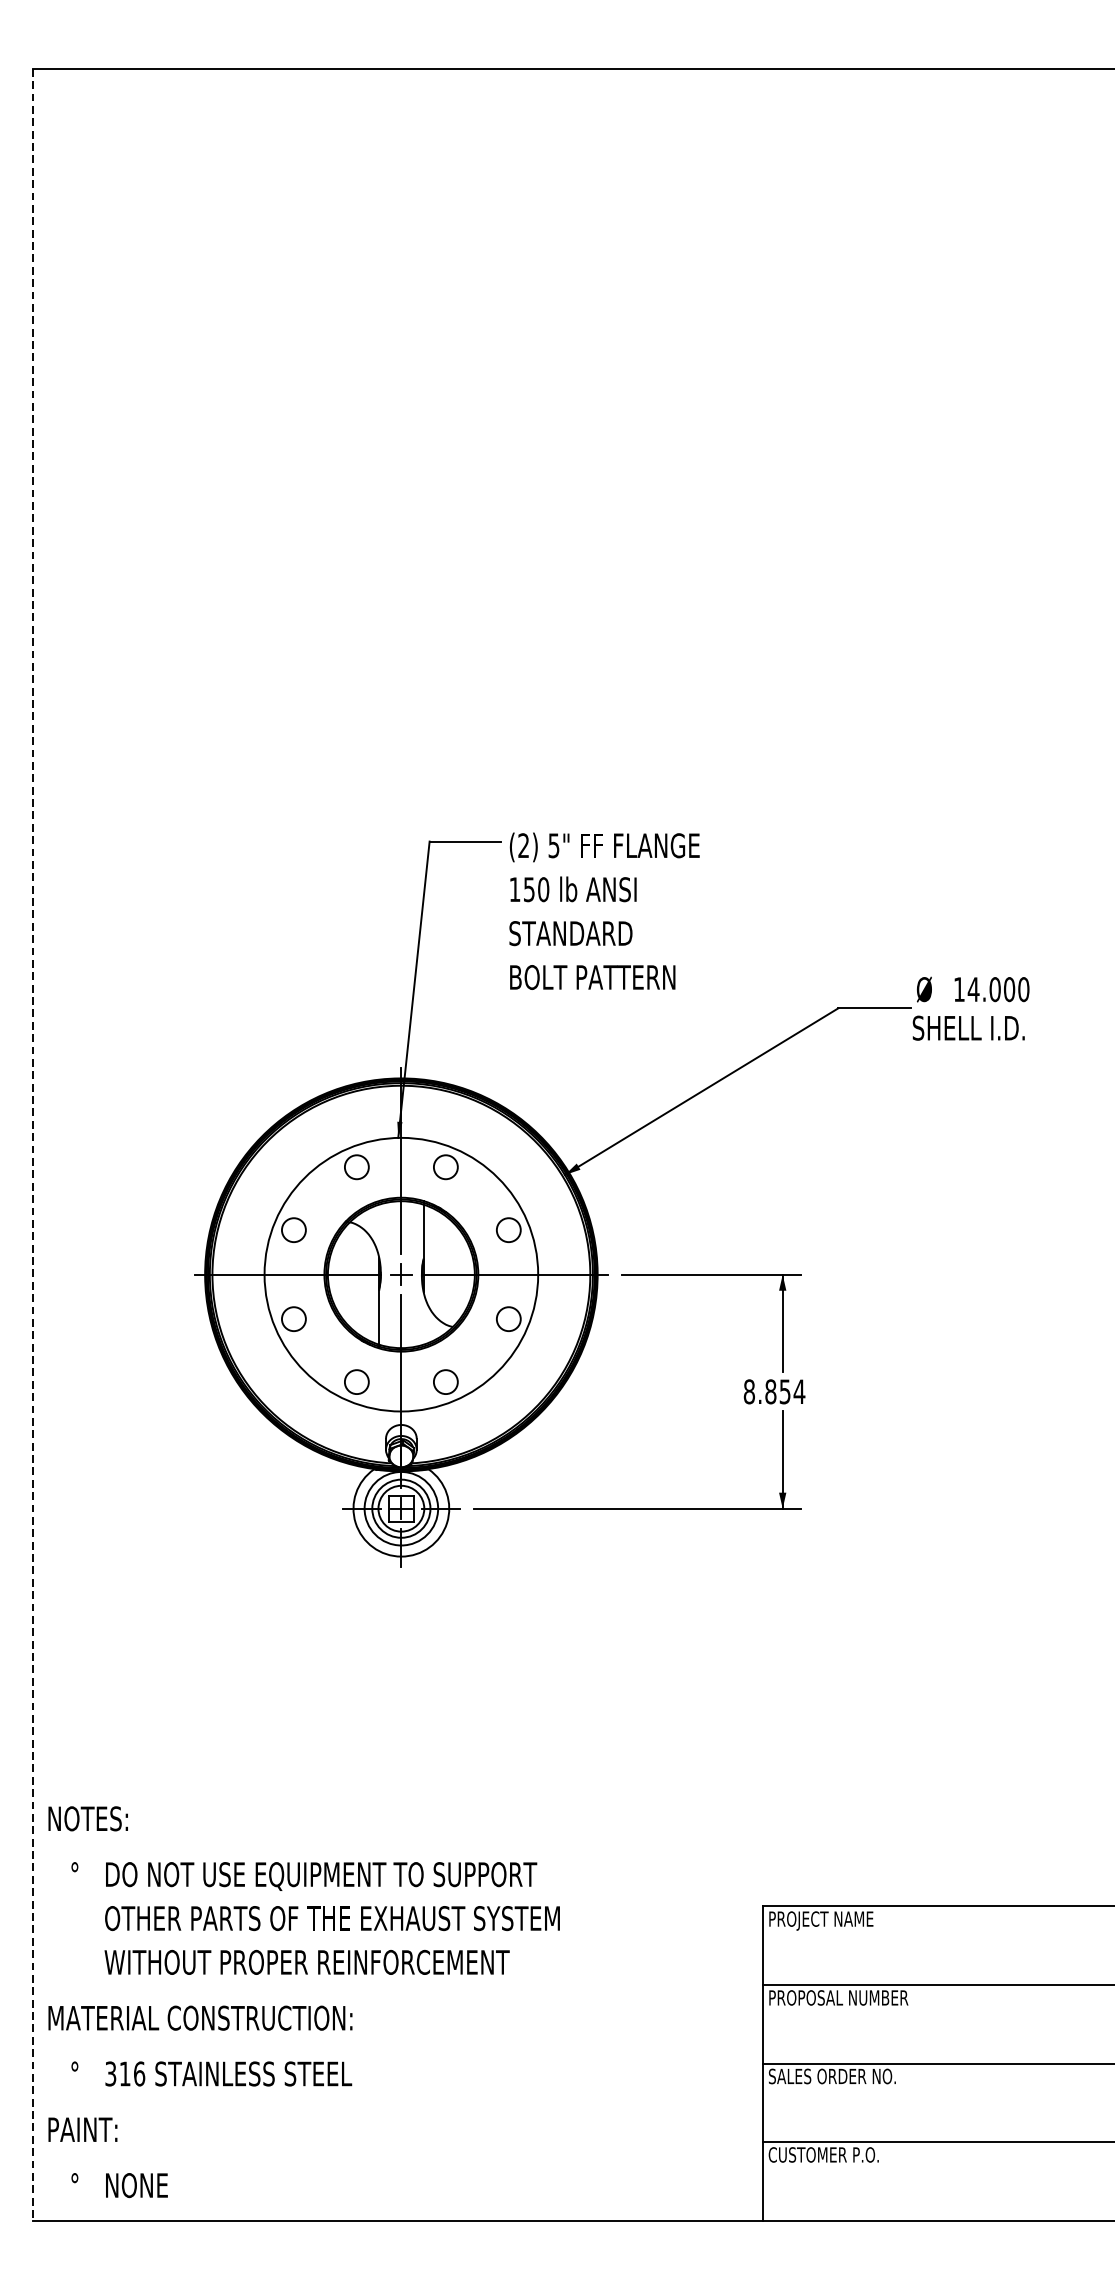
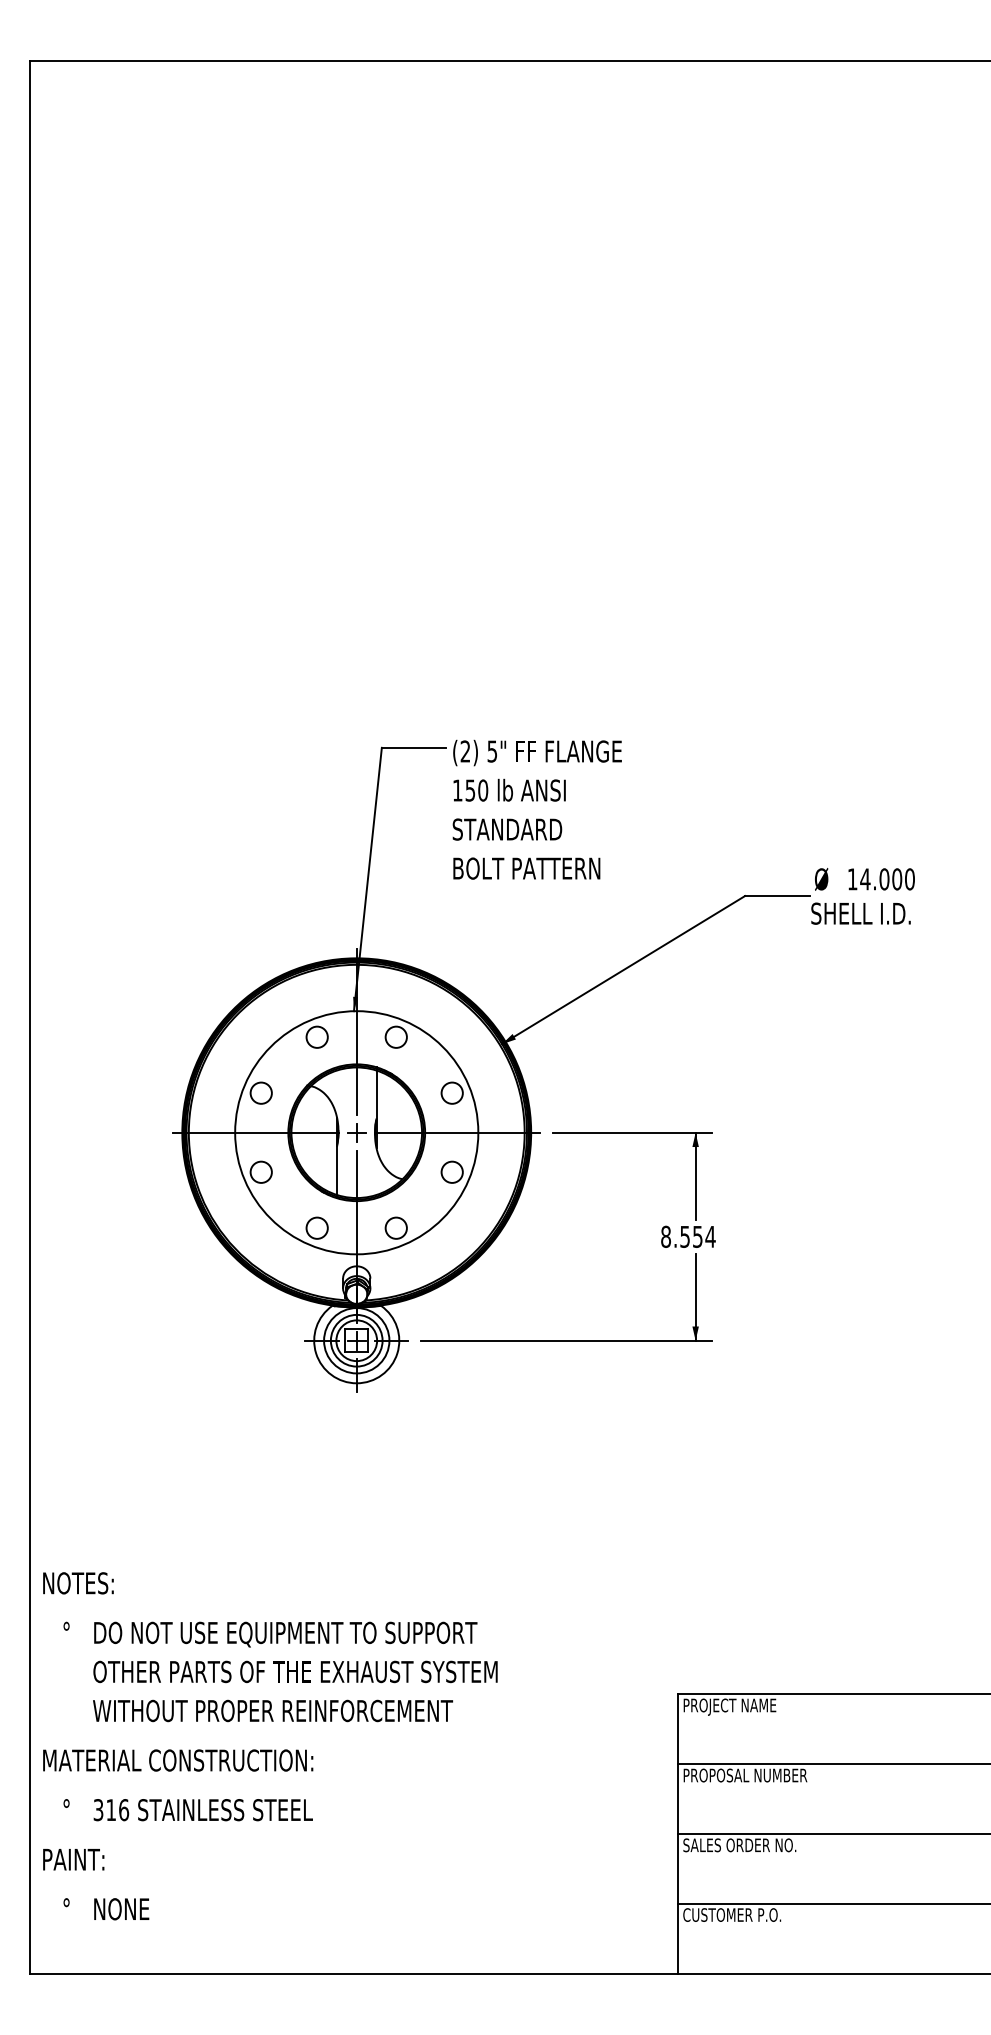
line: (33, 1146) -> (29, 1018), dashed -> solid
text: (771, 1391) -> (685, 1236), 8.854 -> 8.554
text: (304, 2002) -> (270, 1746), moved

